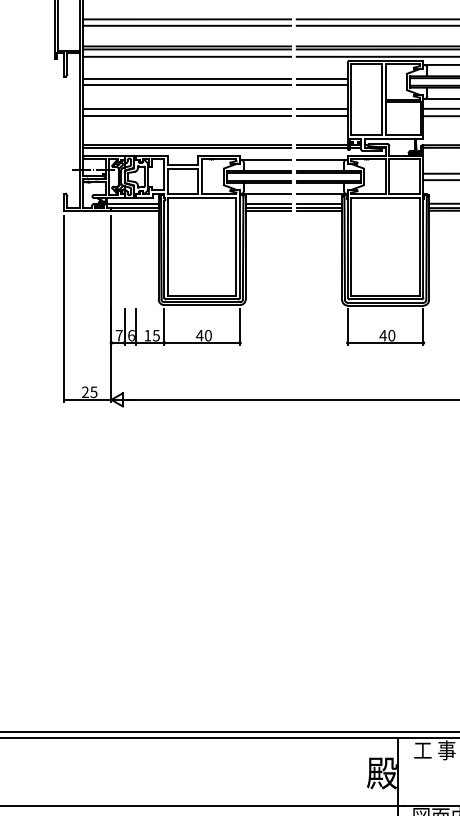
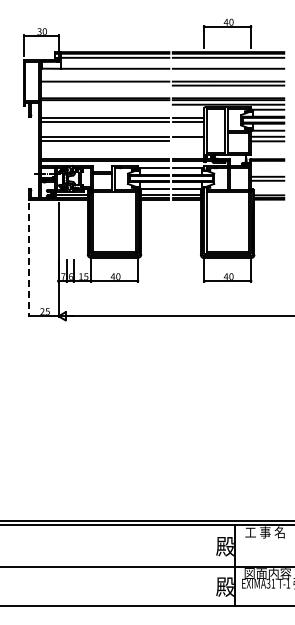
line: (187, 25) -> (105, 85), removed
line: (187, 56) -> (105, 104), removed
line: (322, 116) -> (188, 141), removed
line: (64, 309) -> (29, 260), solid -> dashed

